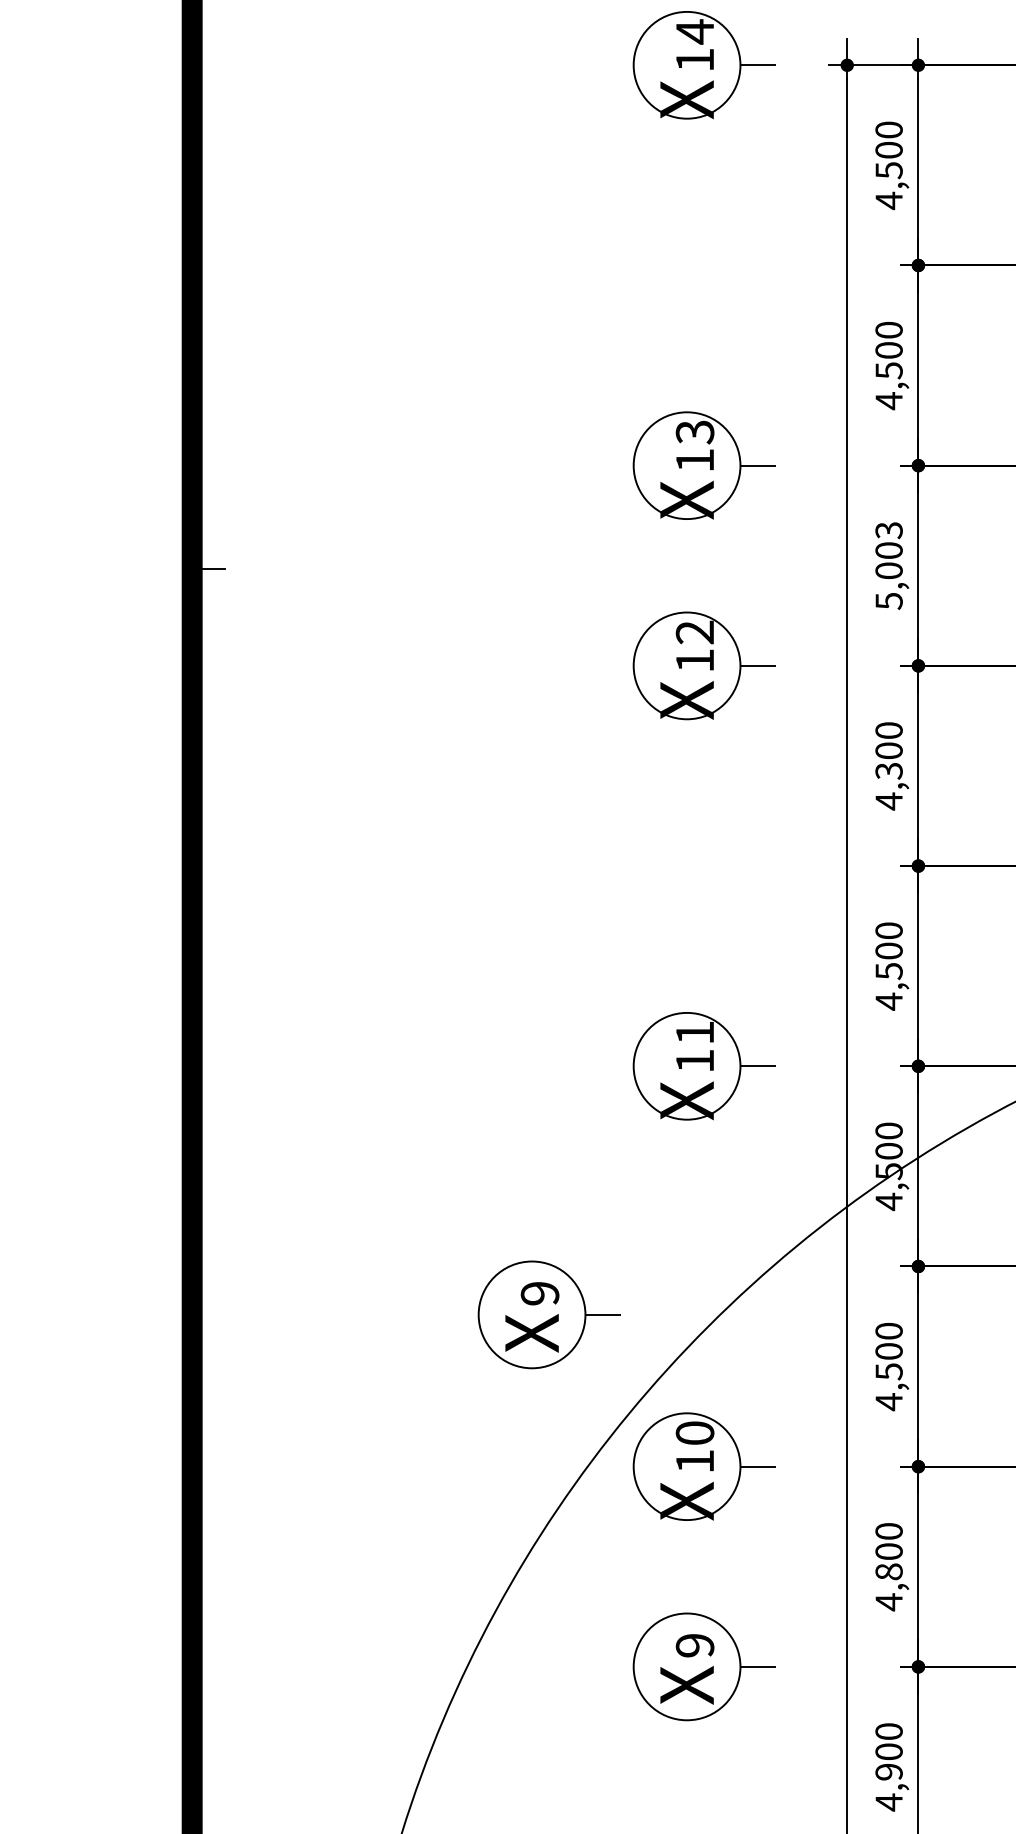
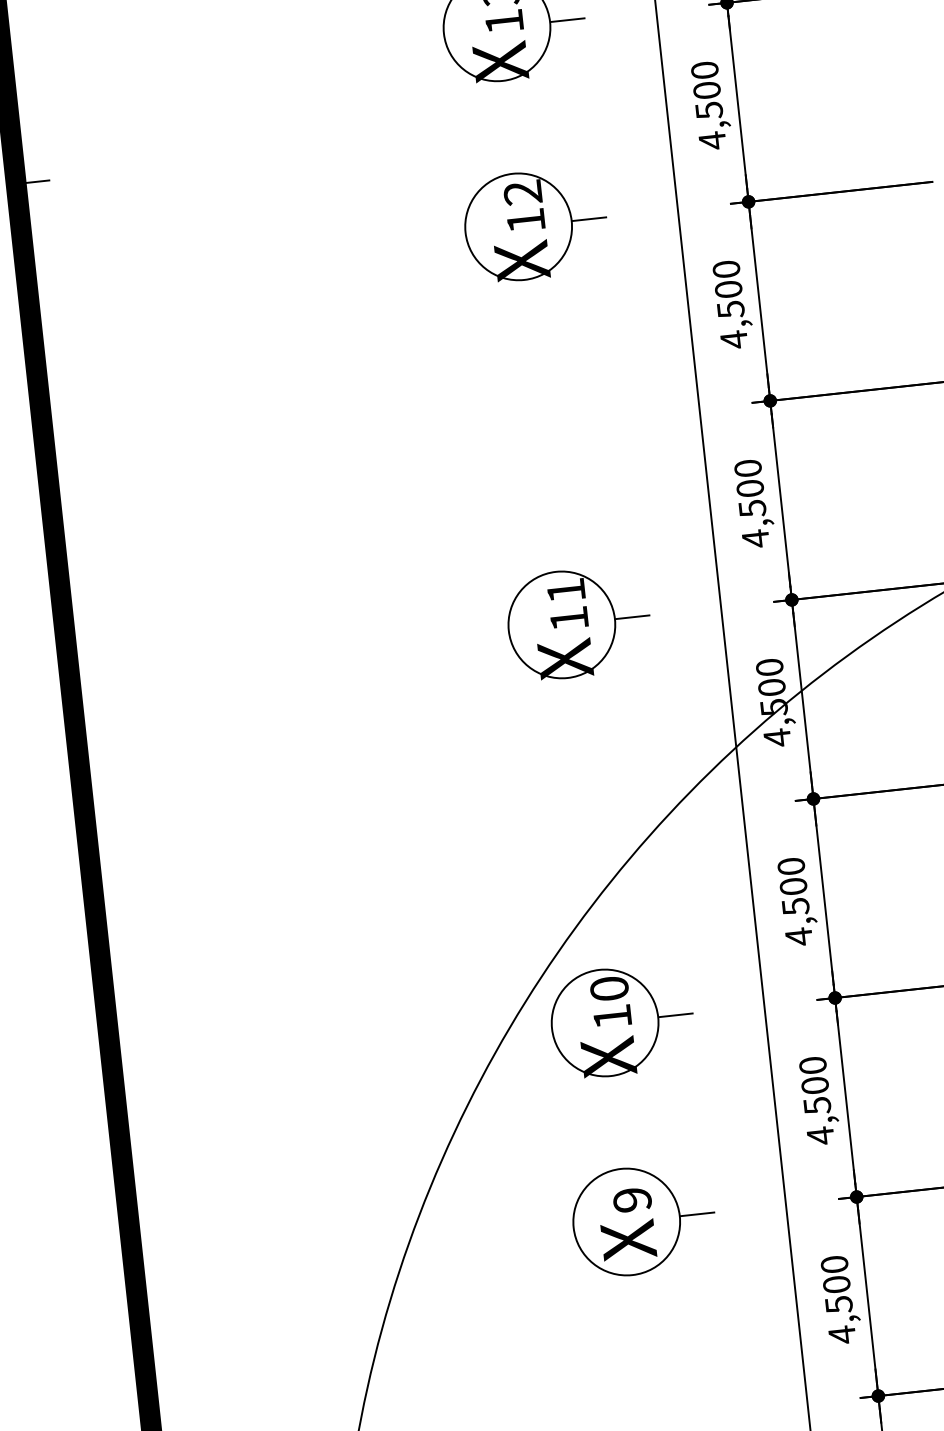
text: (888, 566) -> (708, 106), 5,003 -> 4,500
text: (888, 770) -> (730, 309), 4,300 -> 4,500
part: (548, 1314) -> (450, 886), removed
text: (888, 1571) -> (816, 1105), 4,800 -> 4,500
text: (888, 1771) -> (838, 1304), 4,900 -> 4,500

